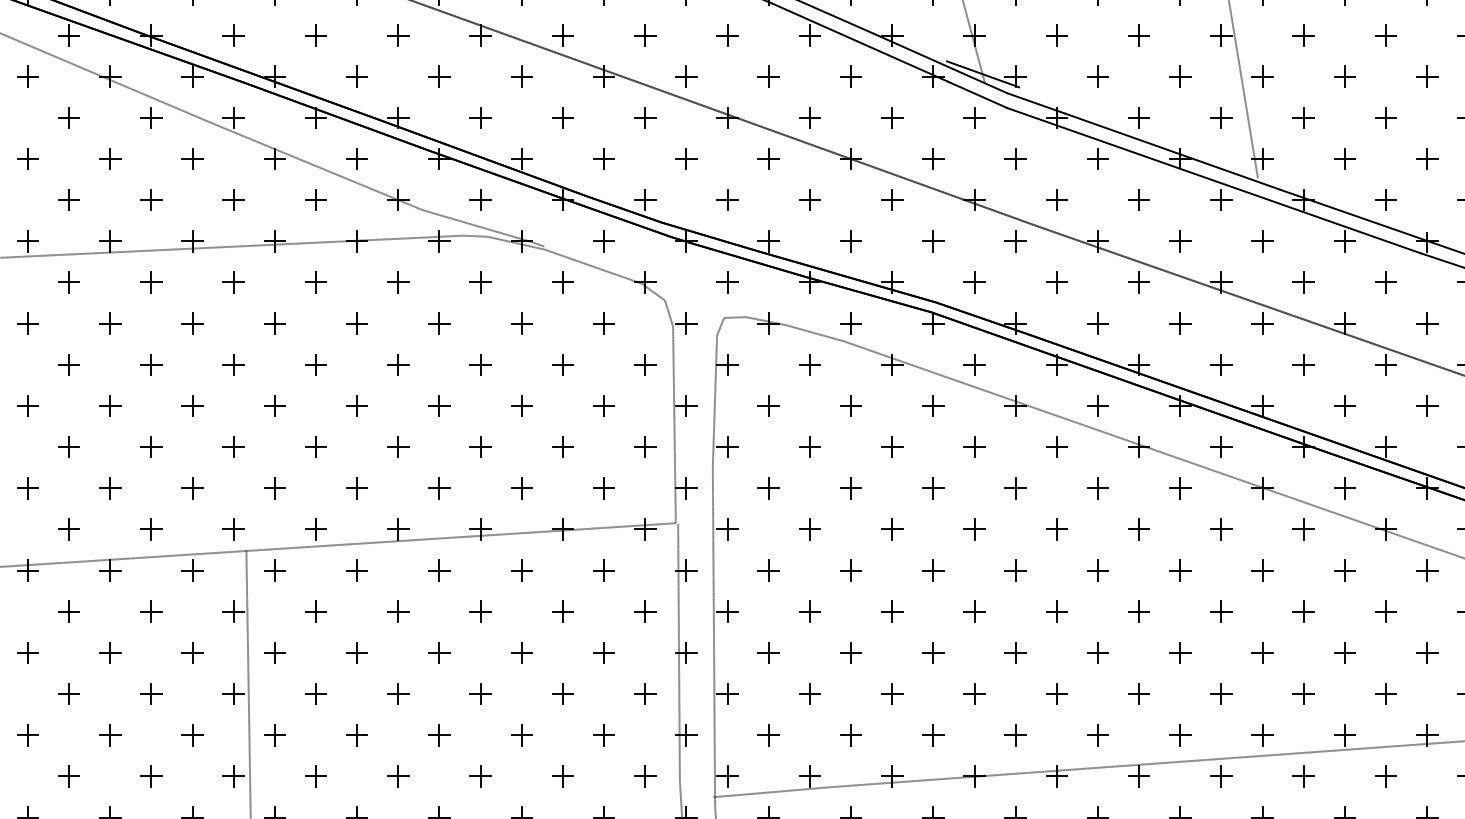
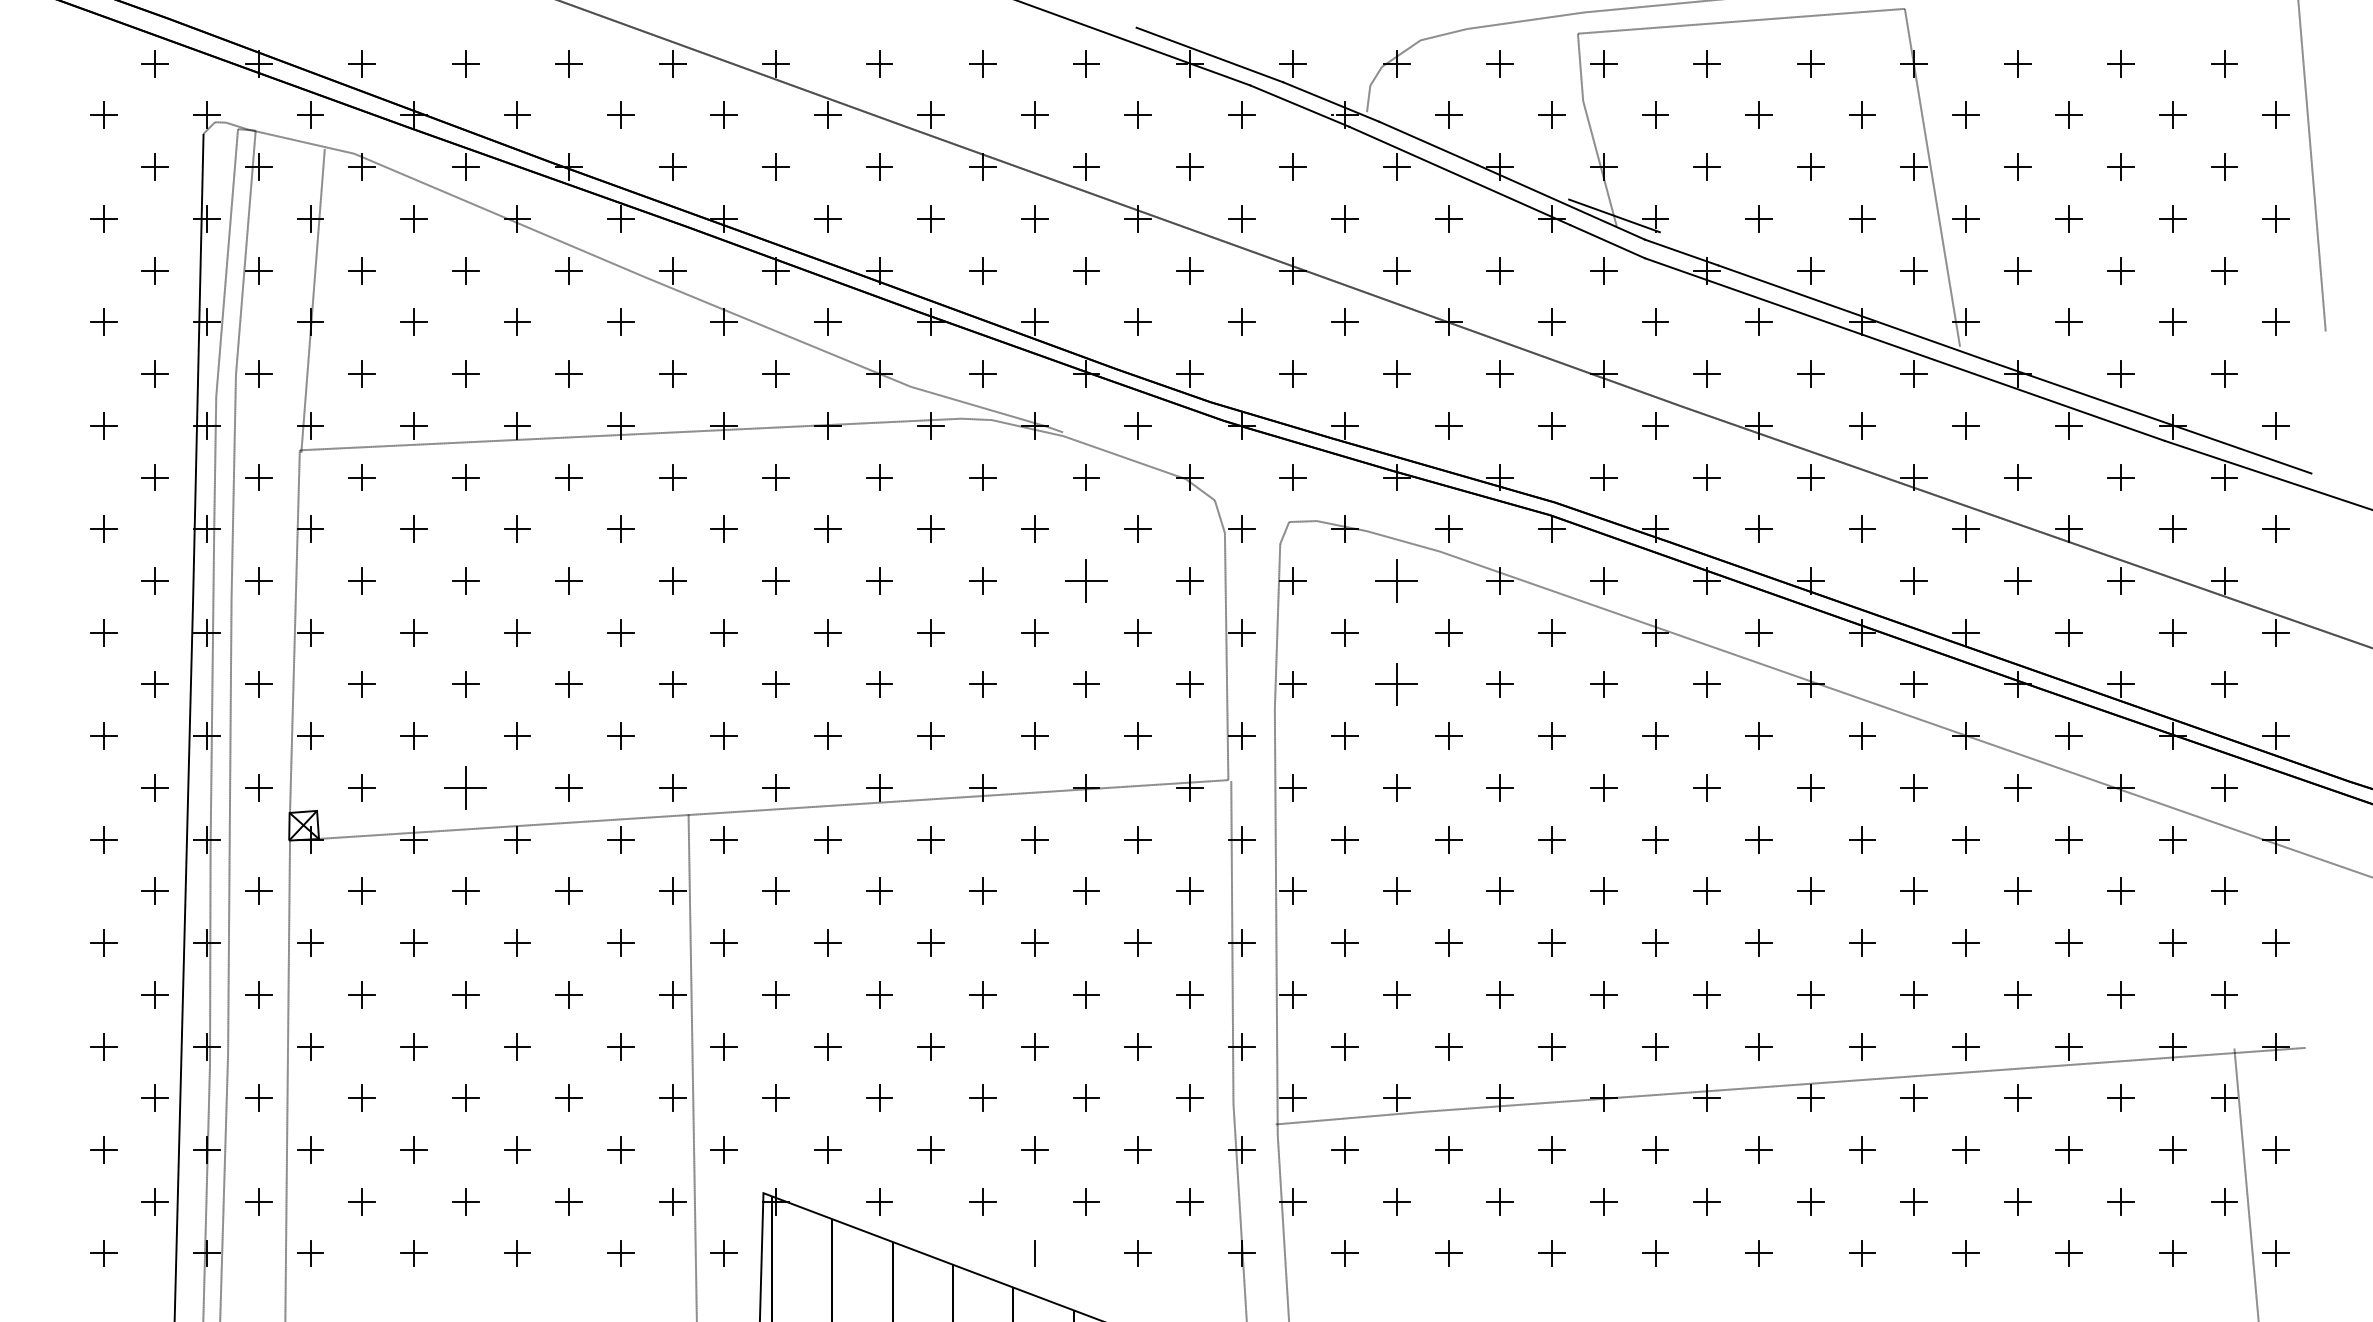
part: (562, 364) -> (1086, 580), size x1.6
part: (809, 364) -> (1396, 580), size x1.6
part: (809, 447) -> (1396, 684), size x1.6
part: (68, 529) -> (465, 787), size x1.6

